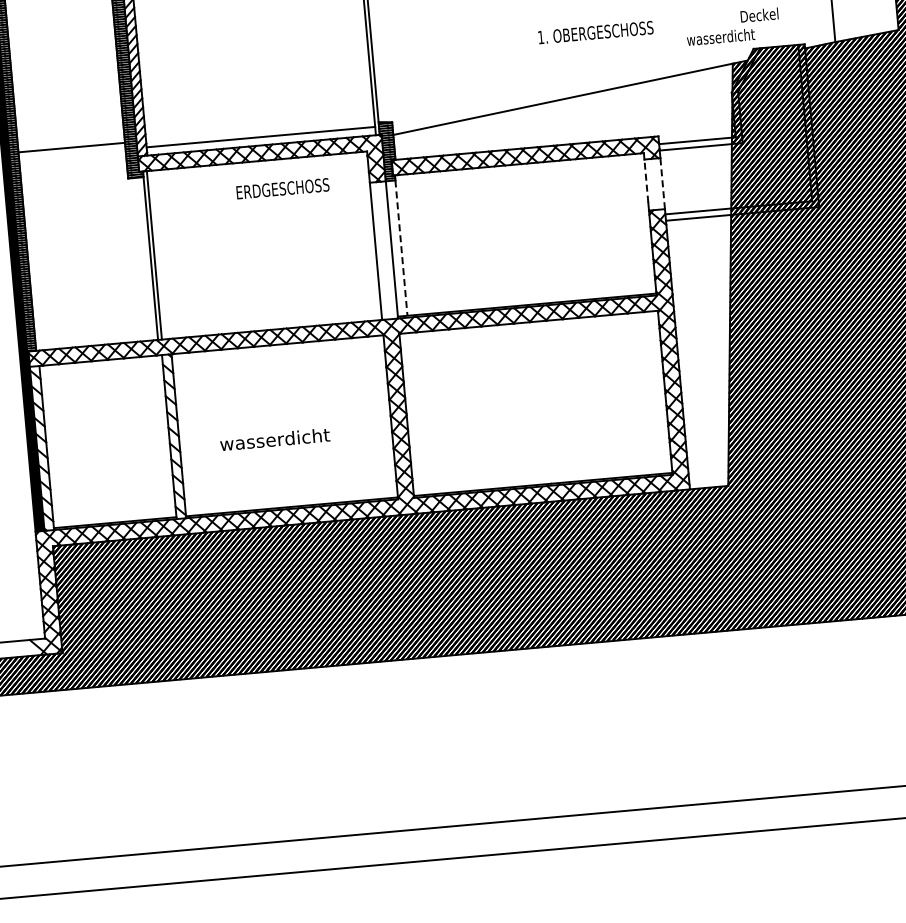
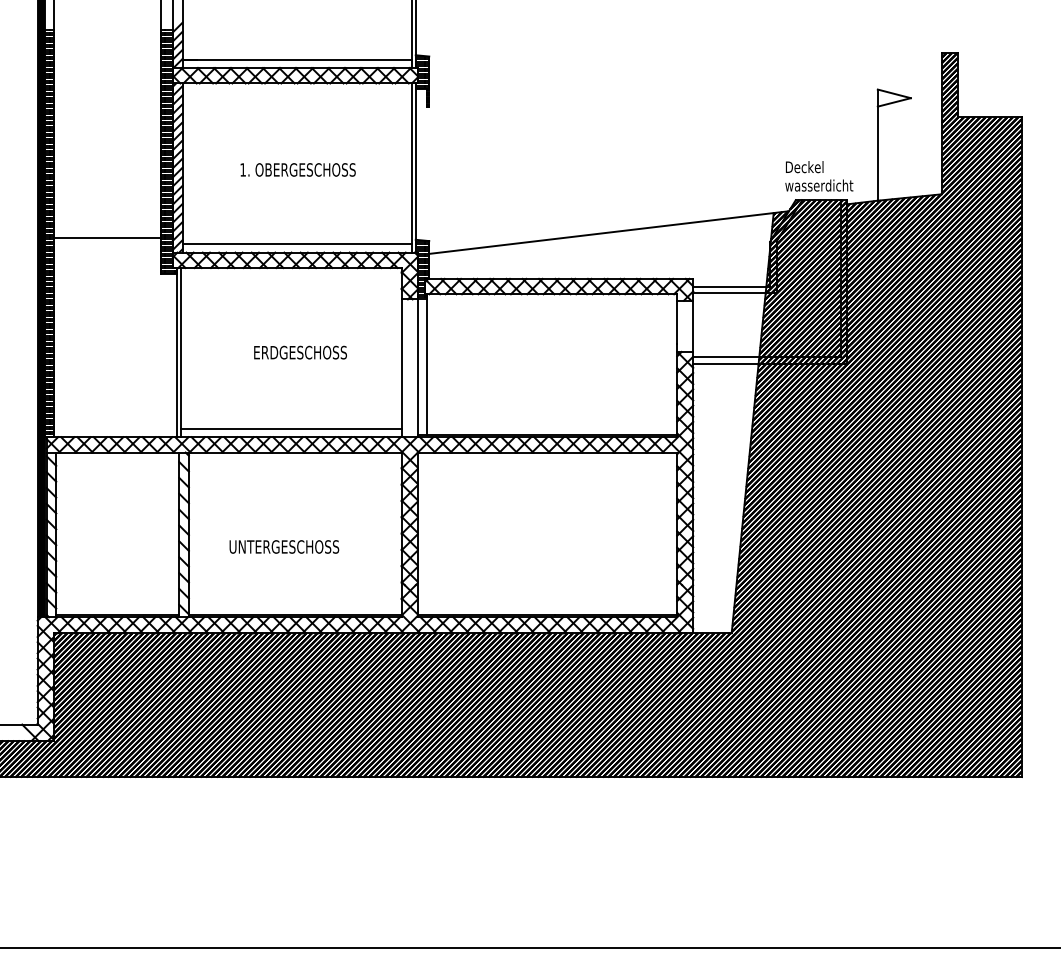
text: (595, 32) -> (297, 169), moved
text: (721, 37) -> (819, 185), moved
line: (646, 181) -> (677, 322), dashed -> solid
line: (662, 183) -> (693, 326), dashed -> solid
text: (282, 188) -> (300, 352), moved
line: (401, 248) -> (427, 367), dashed -> solid
line: (270, 321) -> (290, 428), added
text: (275, 439) -> (284, 546), wasserdicht -> UNTERGESCHOSS

